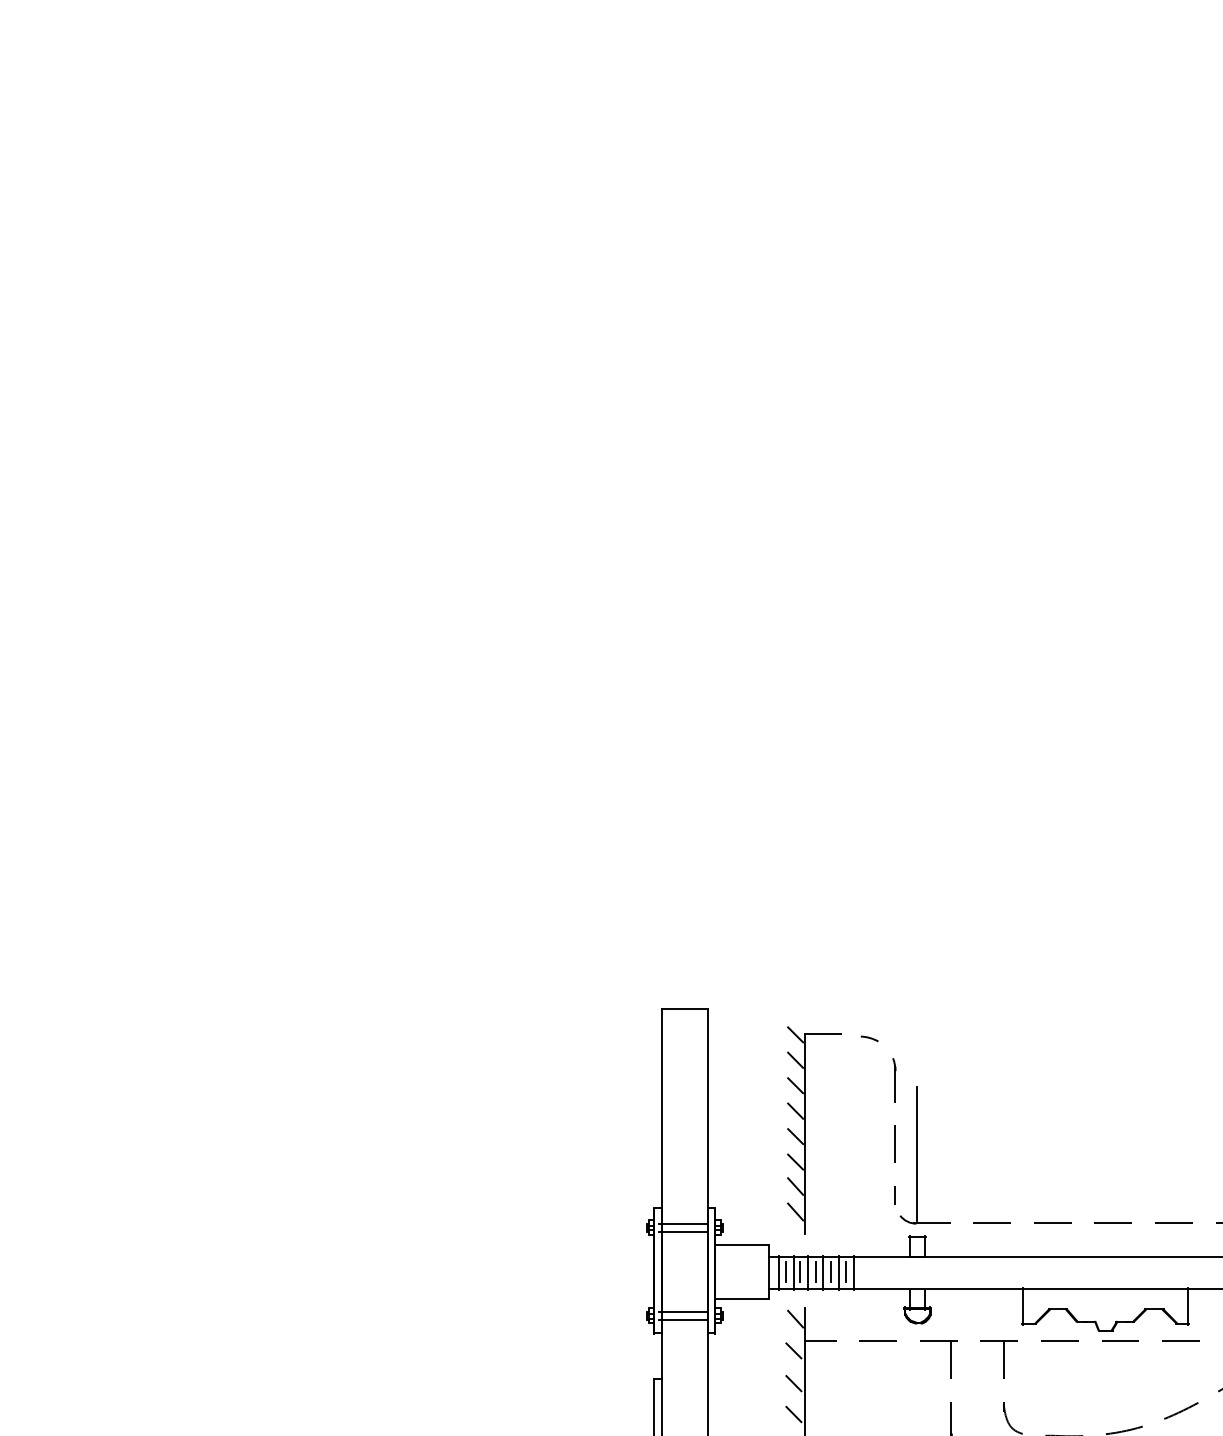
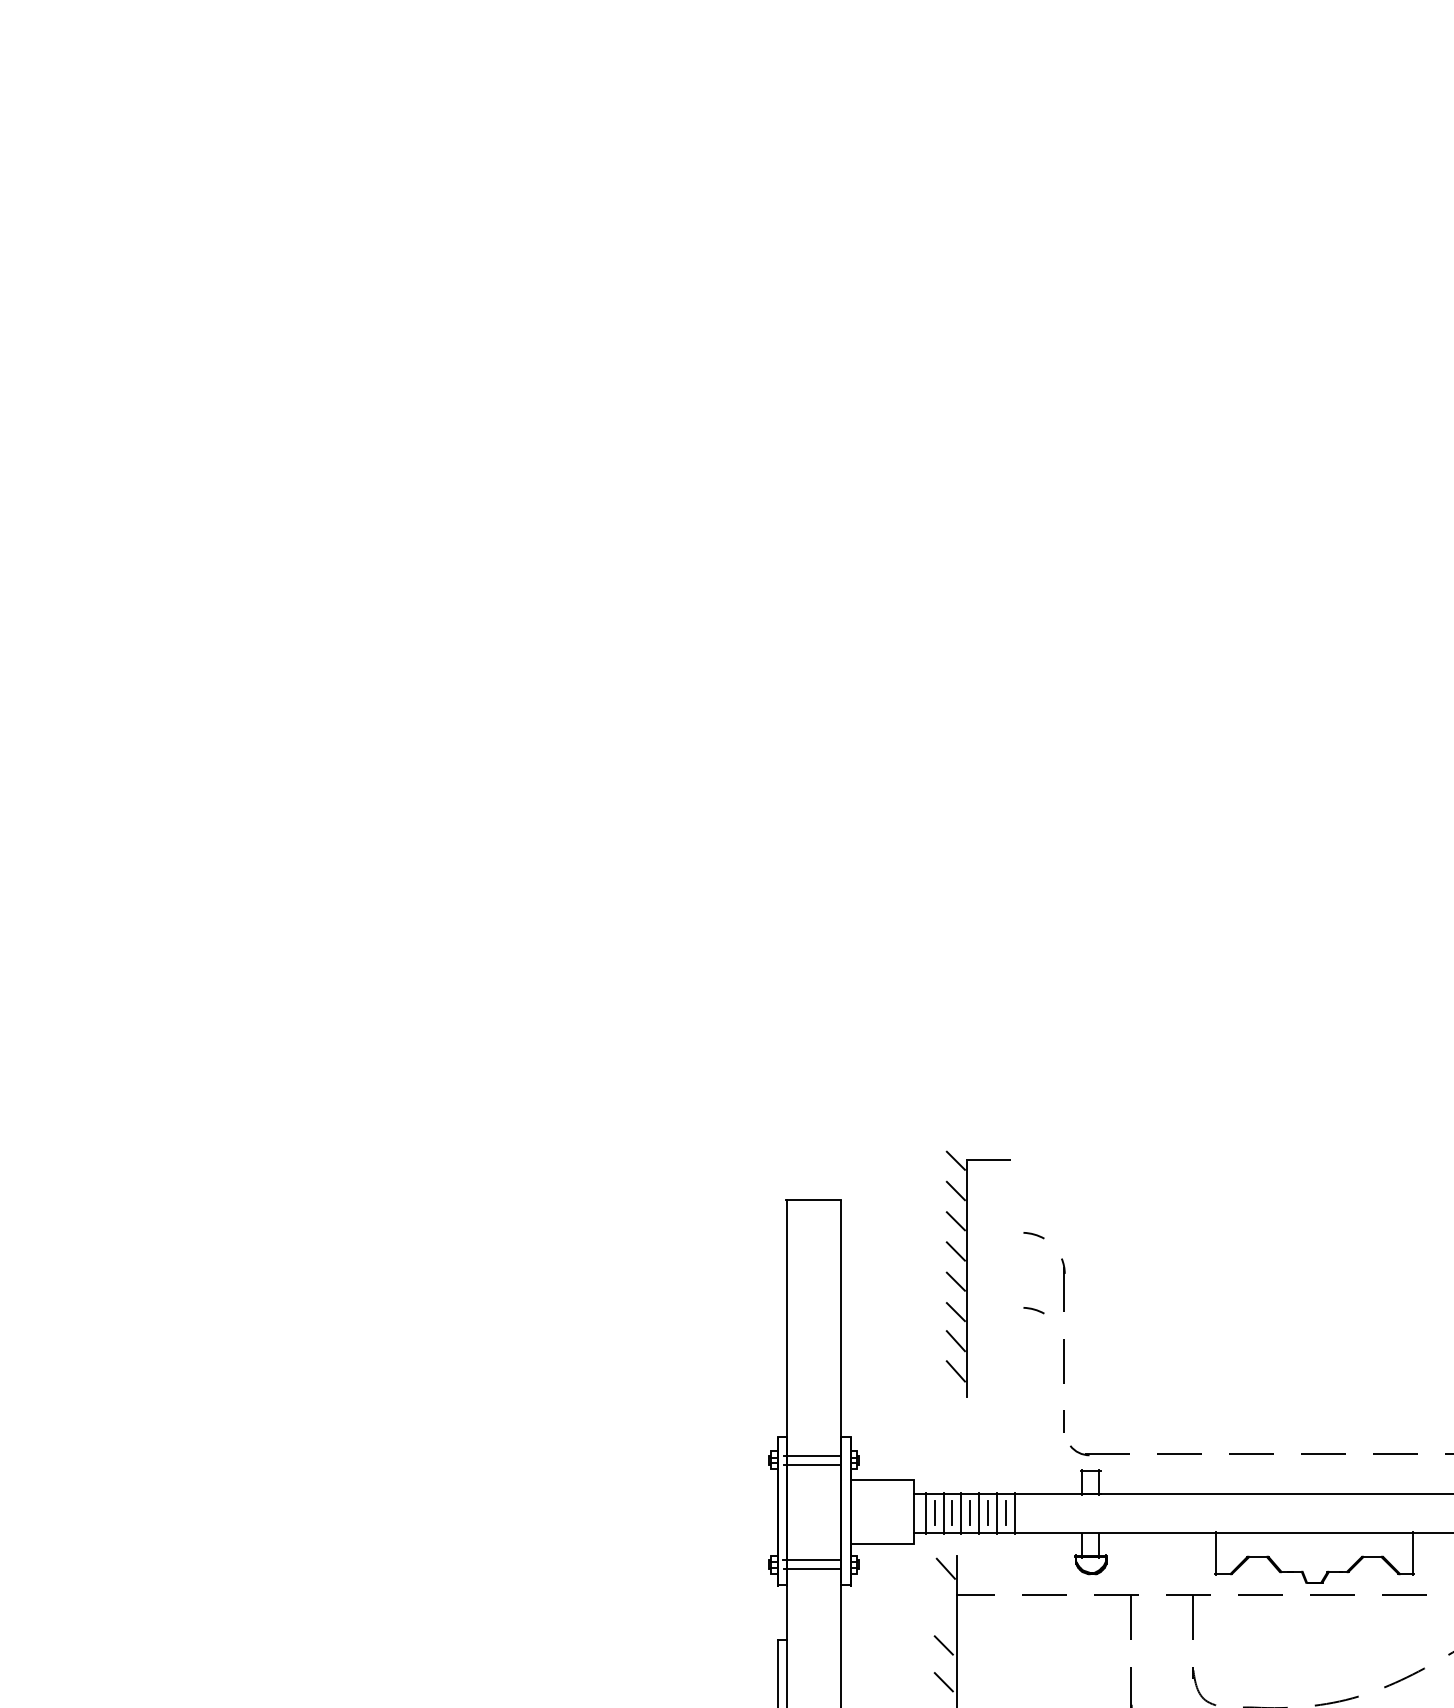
curve: (869, 1101) -> (1033, 1310), added
part: (805, 1129) -> (967, 1273), moved
line: (917, 1154) -> (1090, 1372), removed
line: (793, 1350) -> (943, 1606), removed

